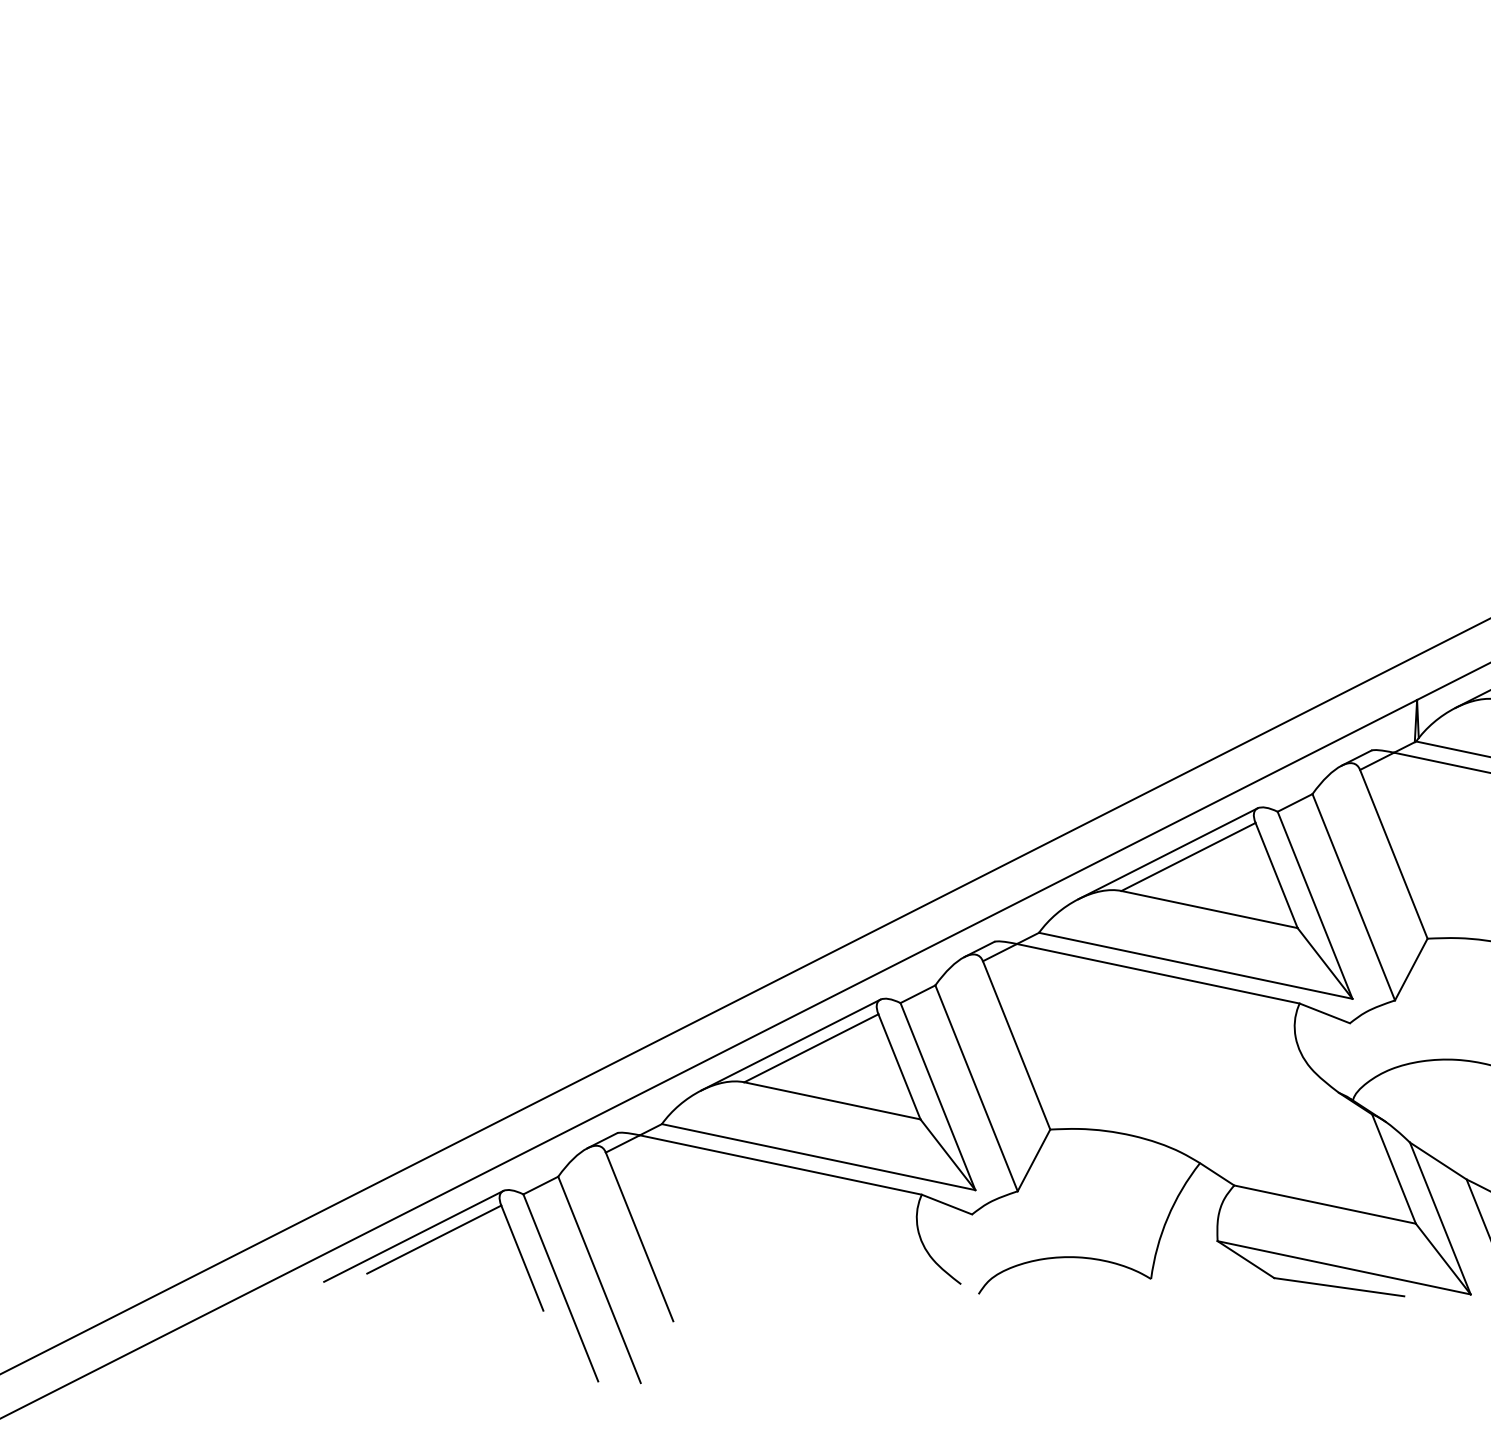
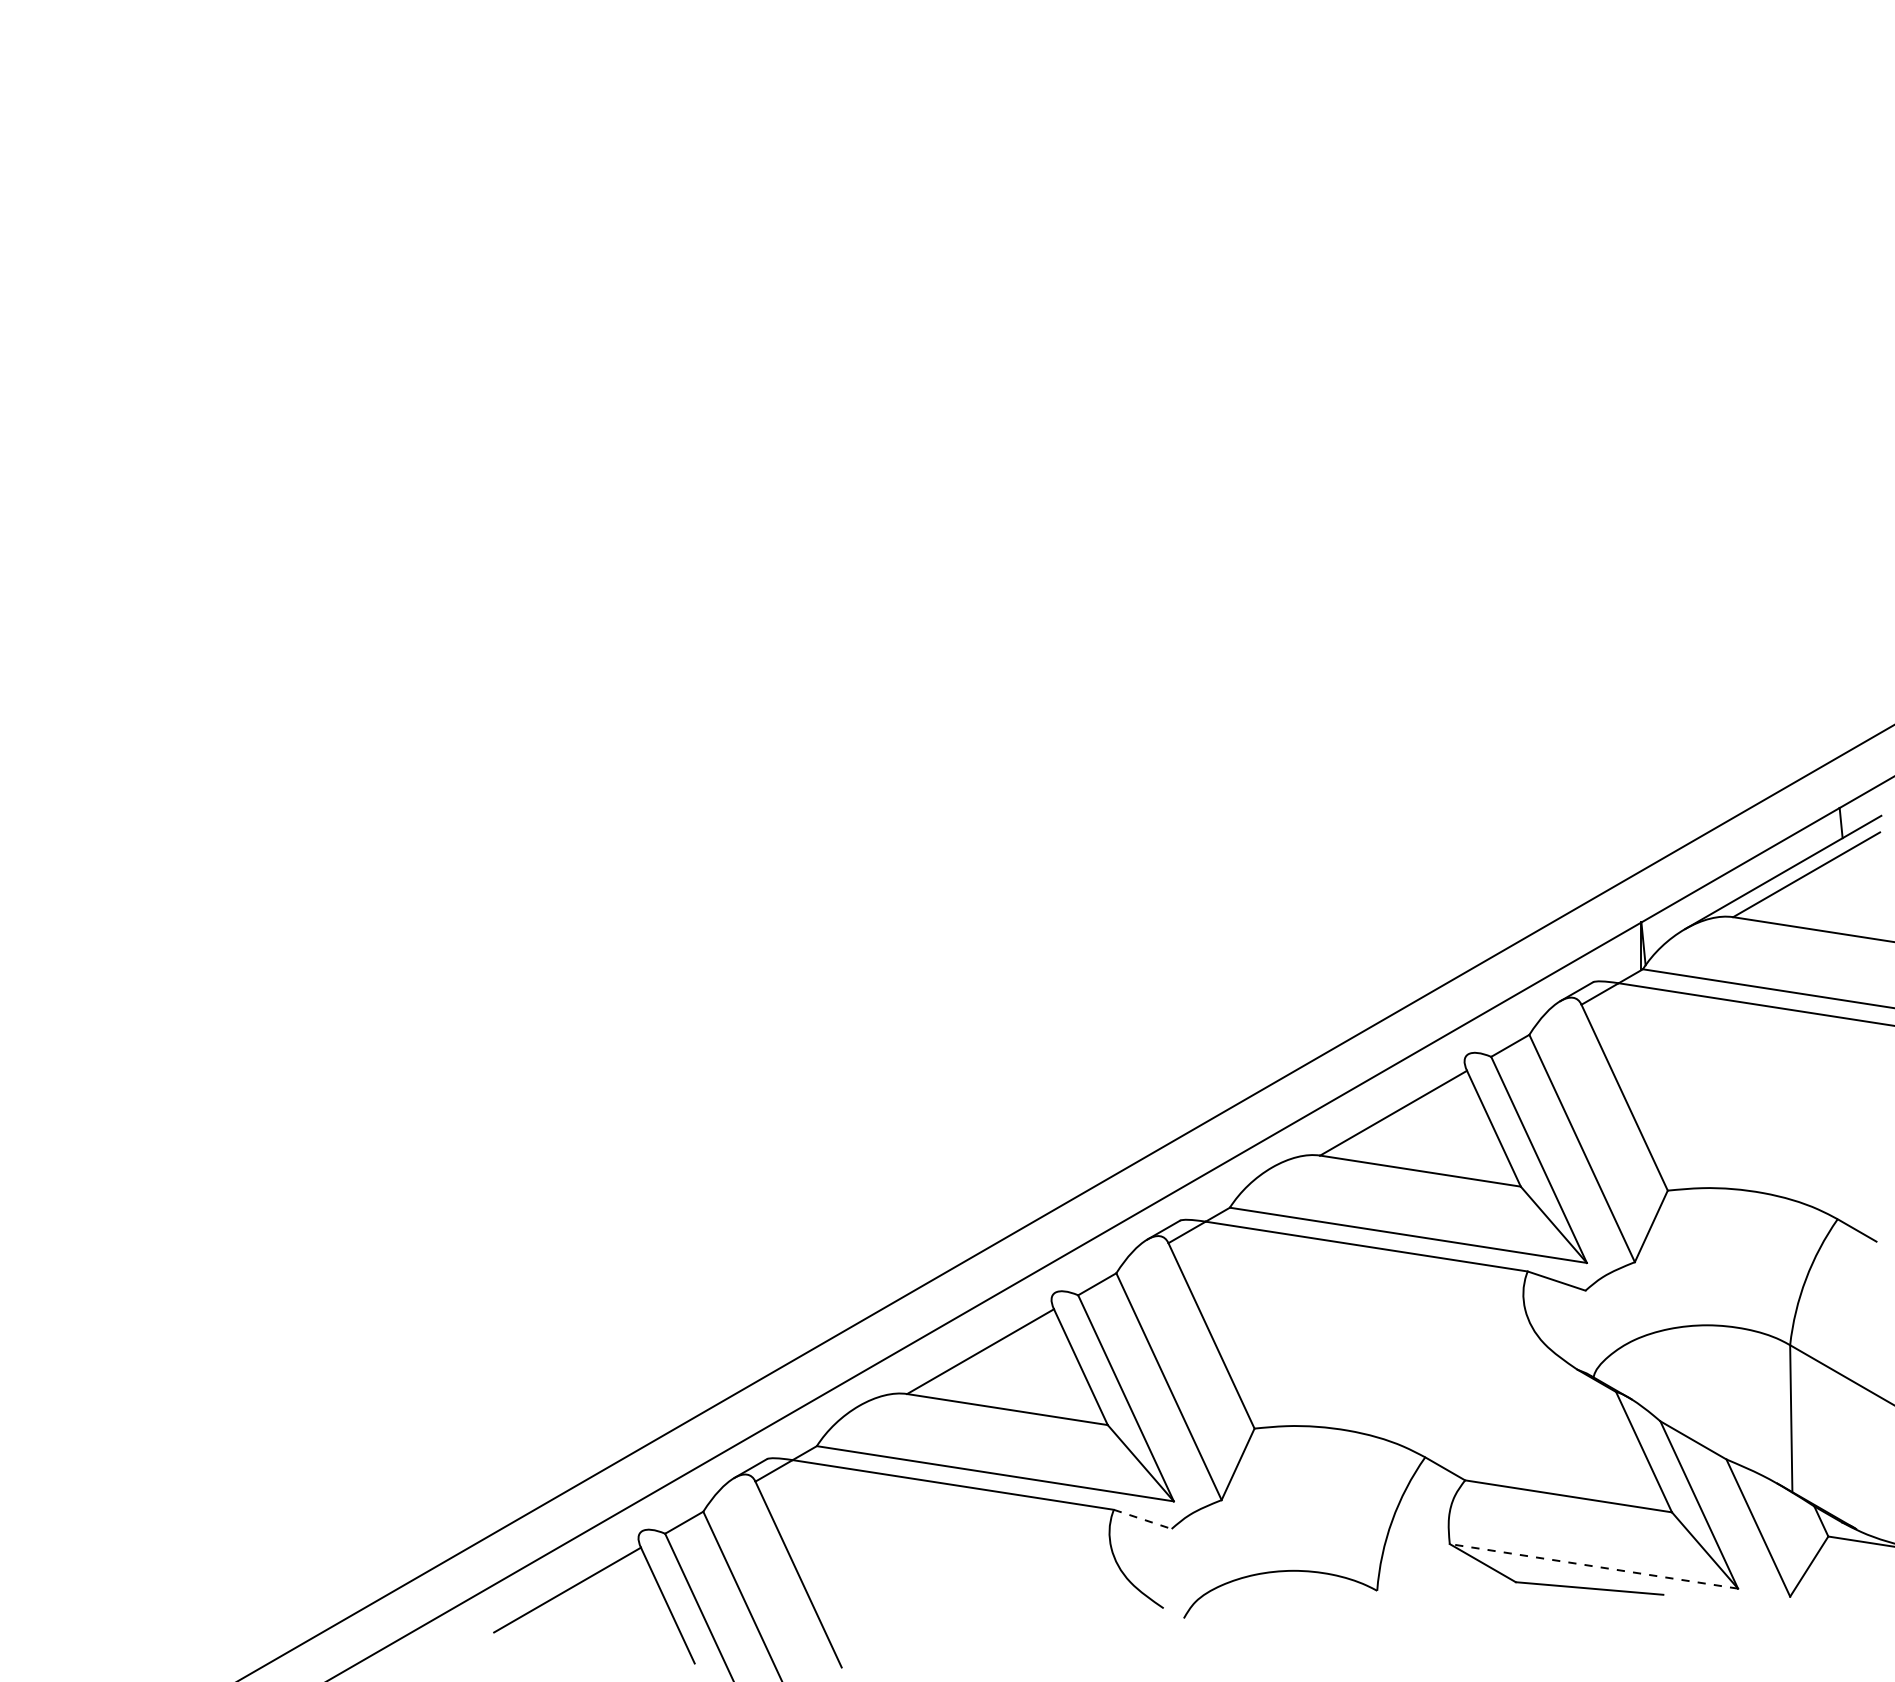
line: (1168, 853) -> (1370, 1110), removed
line: (791, 1044) -> (957, 1348), removed
line: (947, 1204) -> (1143, 1519), solid -> dashed
line: (413, 1236) -> (544, 1587), removed
line: (1343, 1267) -> (1593, 1566), solid -> dashed

